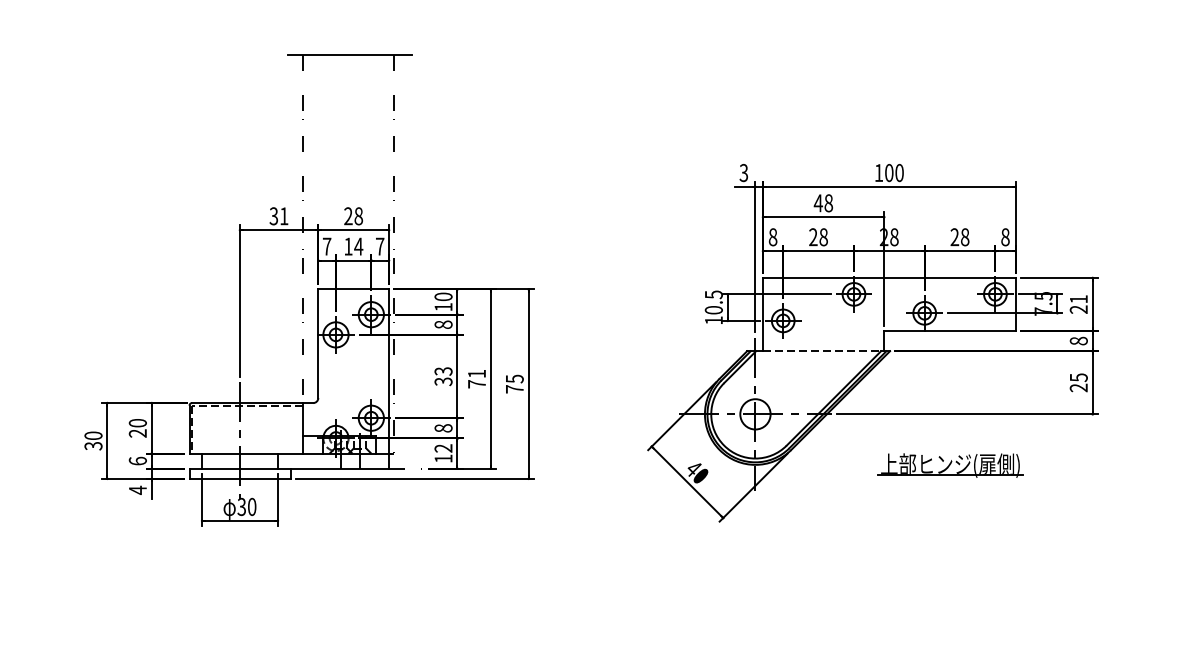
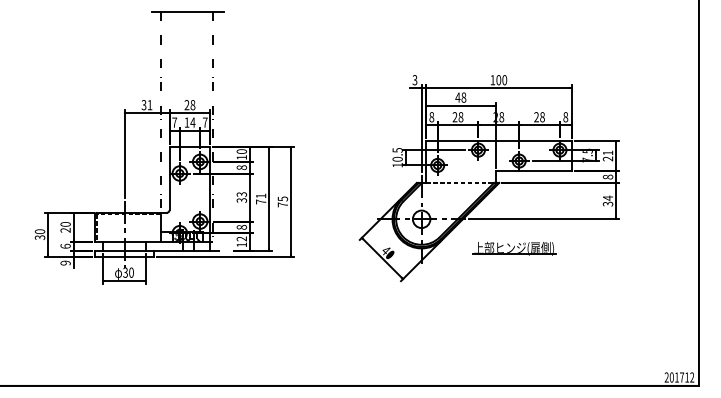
text: (1079, 383) -> (608, 201), 25 -> 34
part: (951, 464) -> (514, 248), moved
text: (137, 489) -> (65, 262), 4 -> 9

